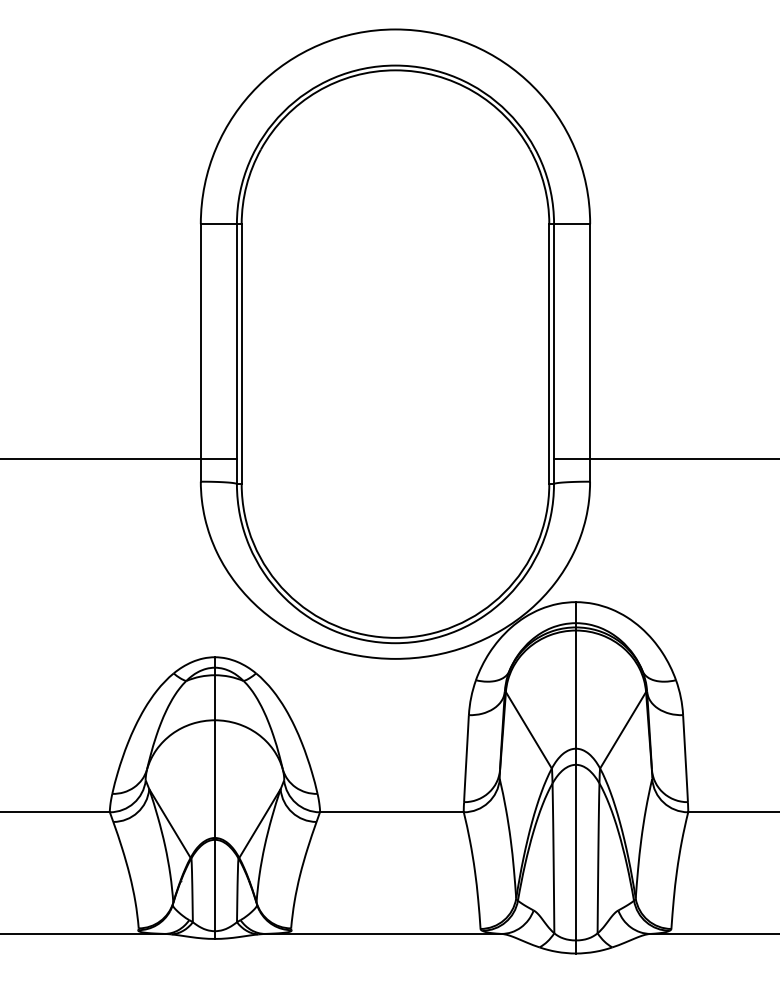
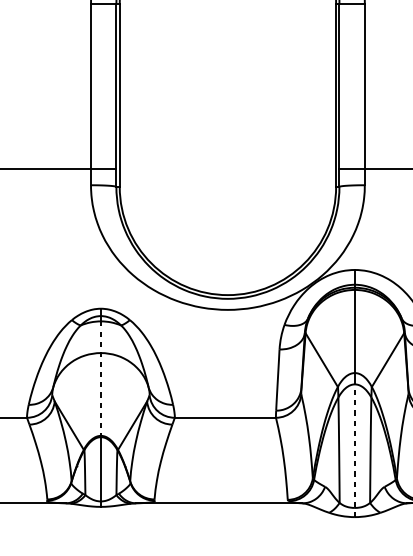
line: (214, 758) -> (100, 379), solid -> dashed
line: (576, 858) -> (355, 450), solid -> dashed

